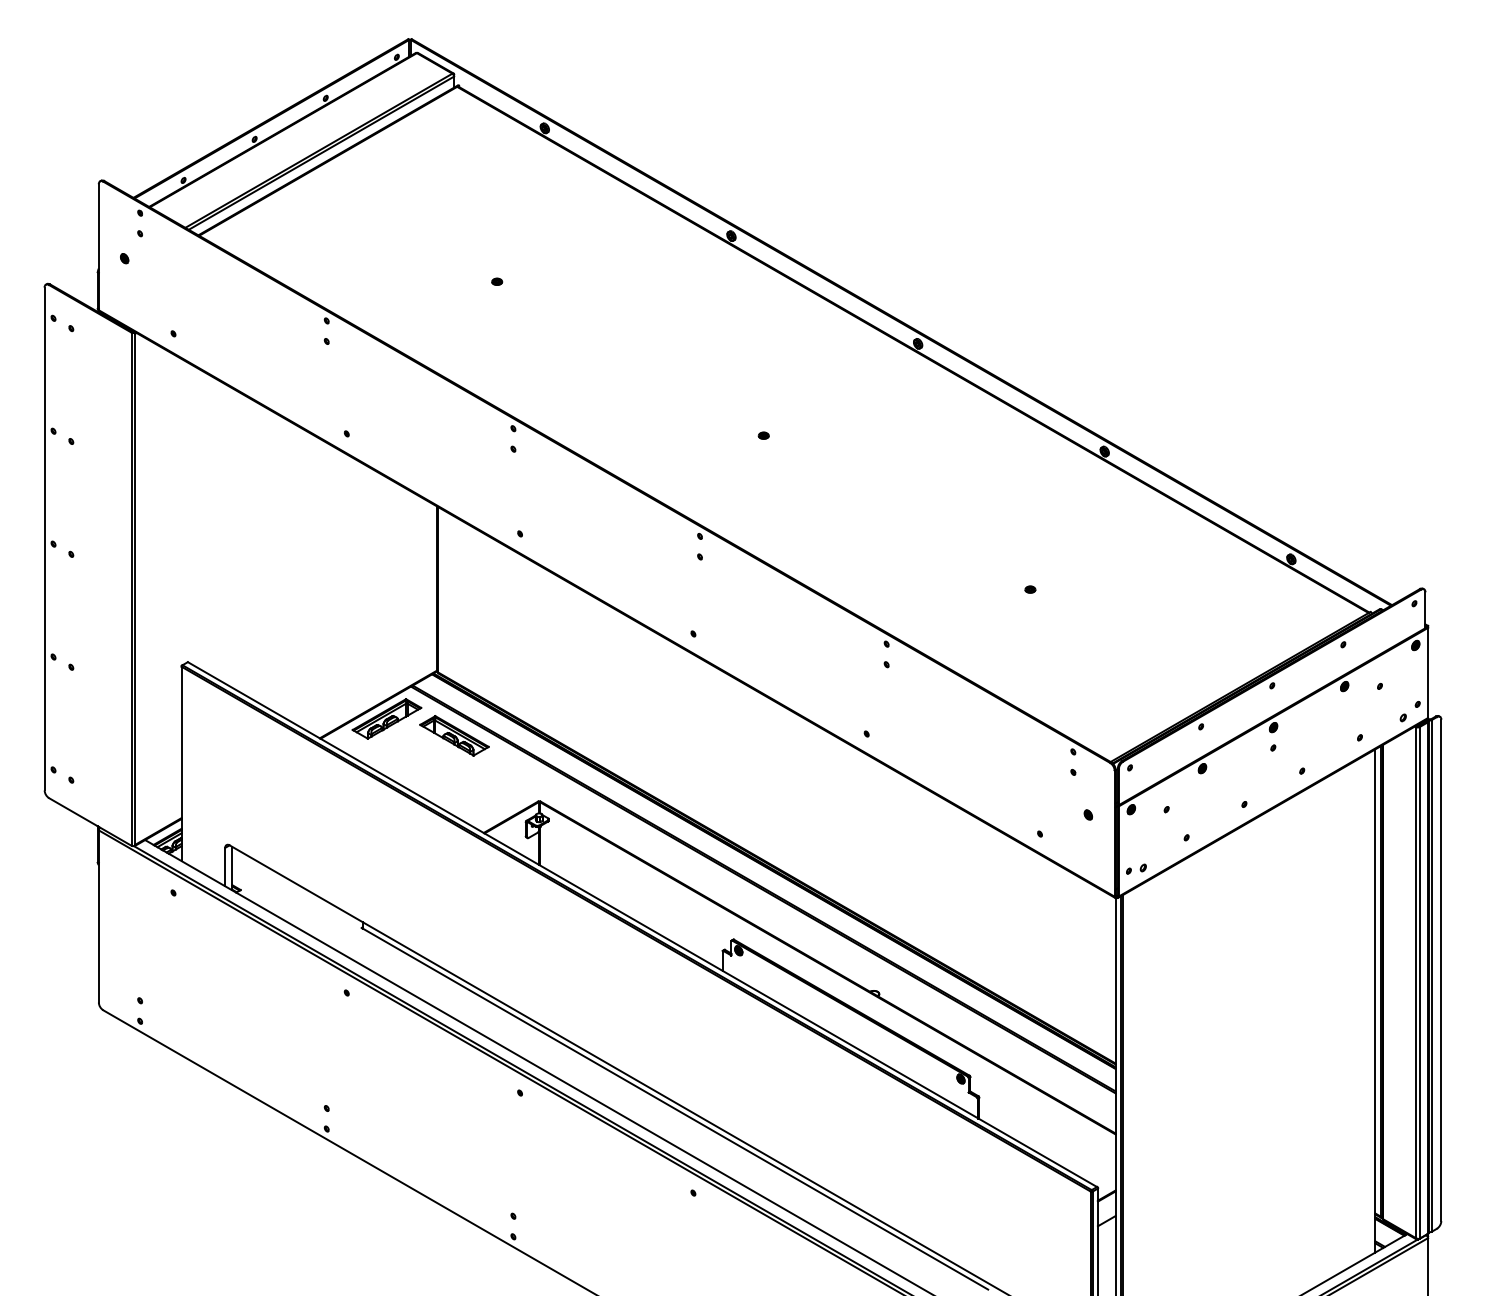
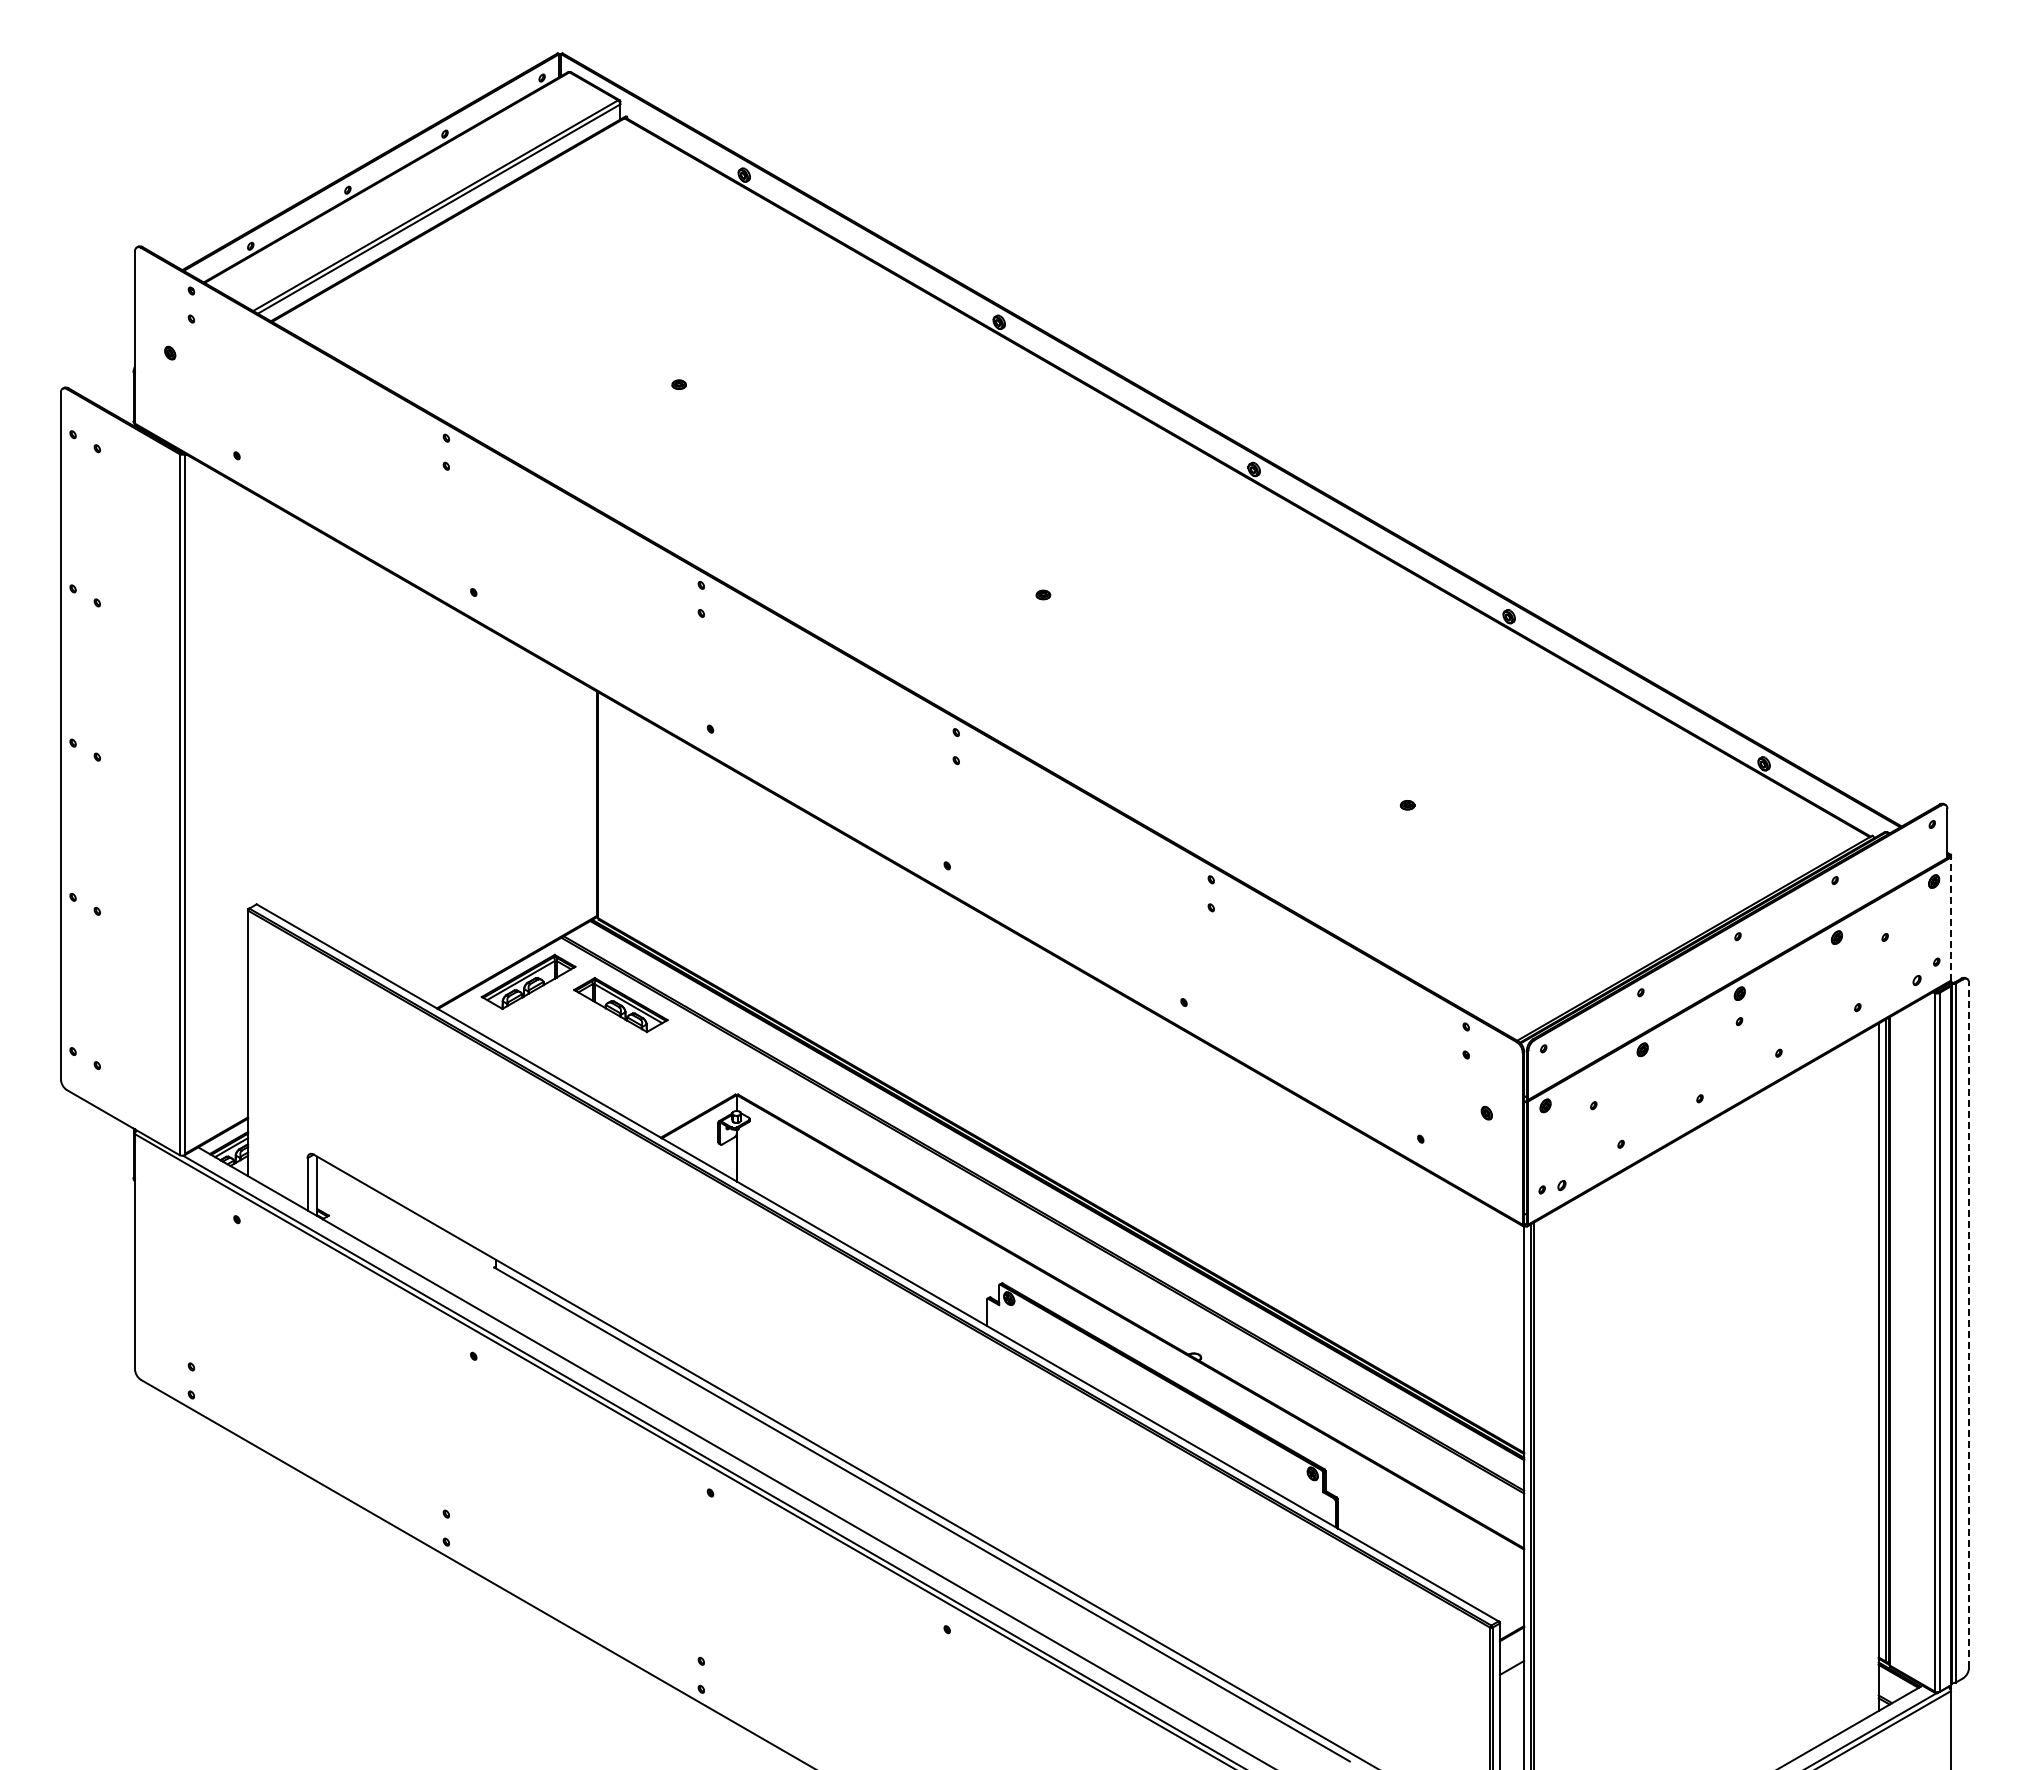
line: (1427, 673) -> (1950, 919), solid -> dashed
line: (1441, 970) -> (1969, 1325), solid -> dashed

